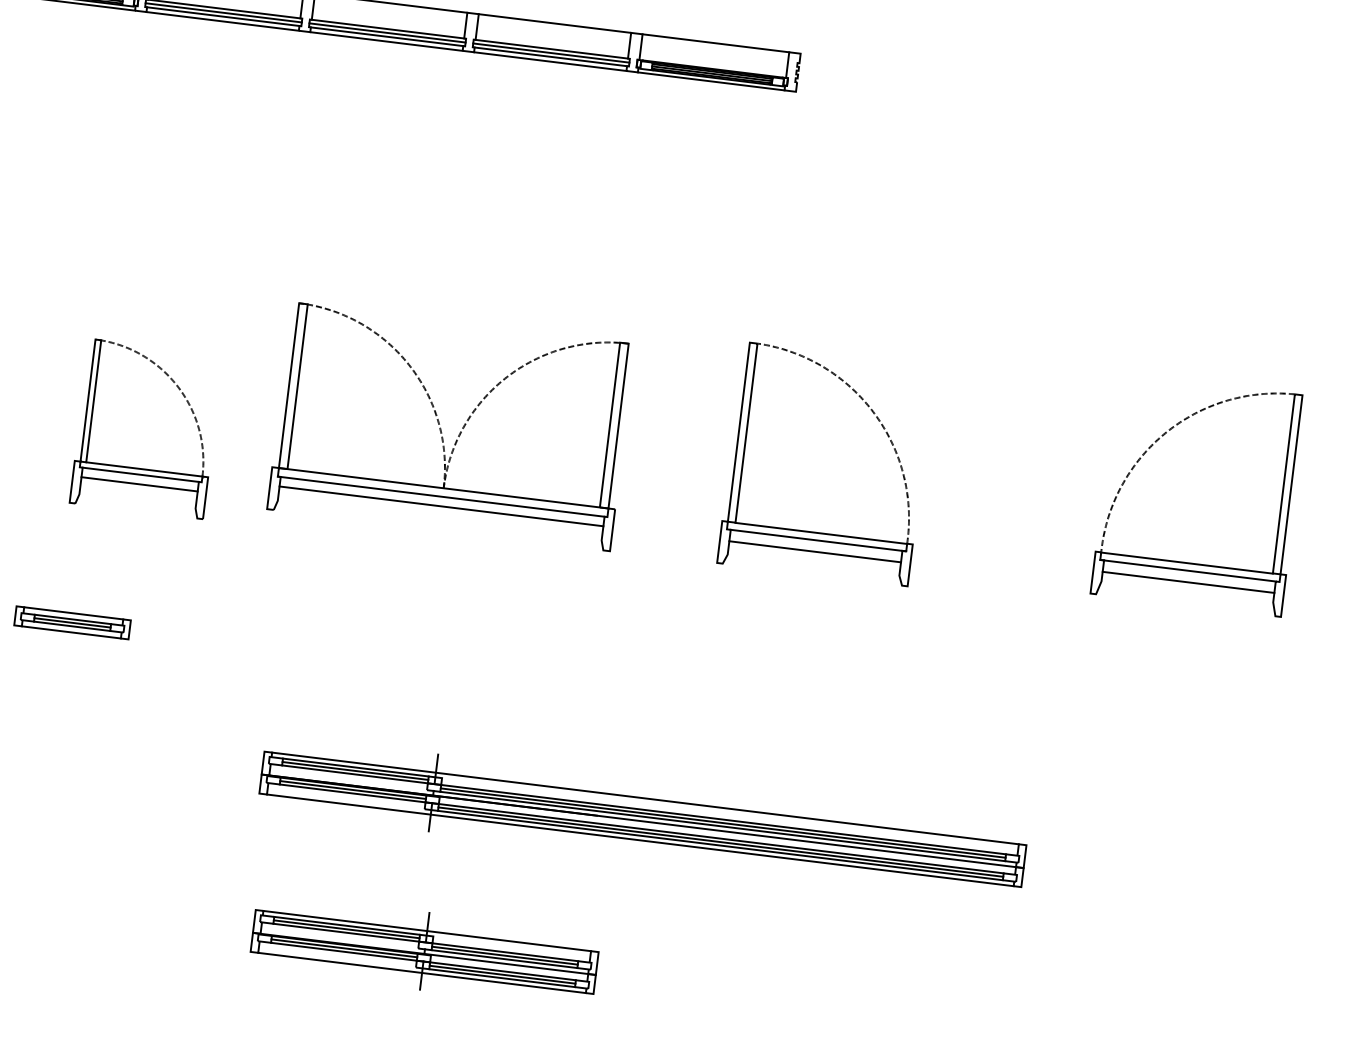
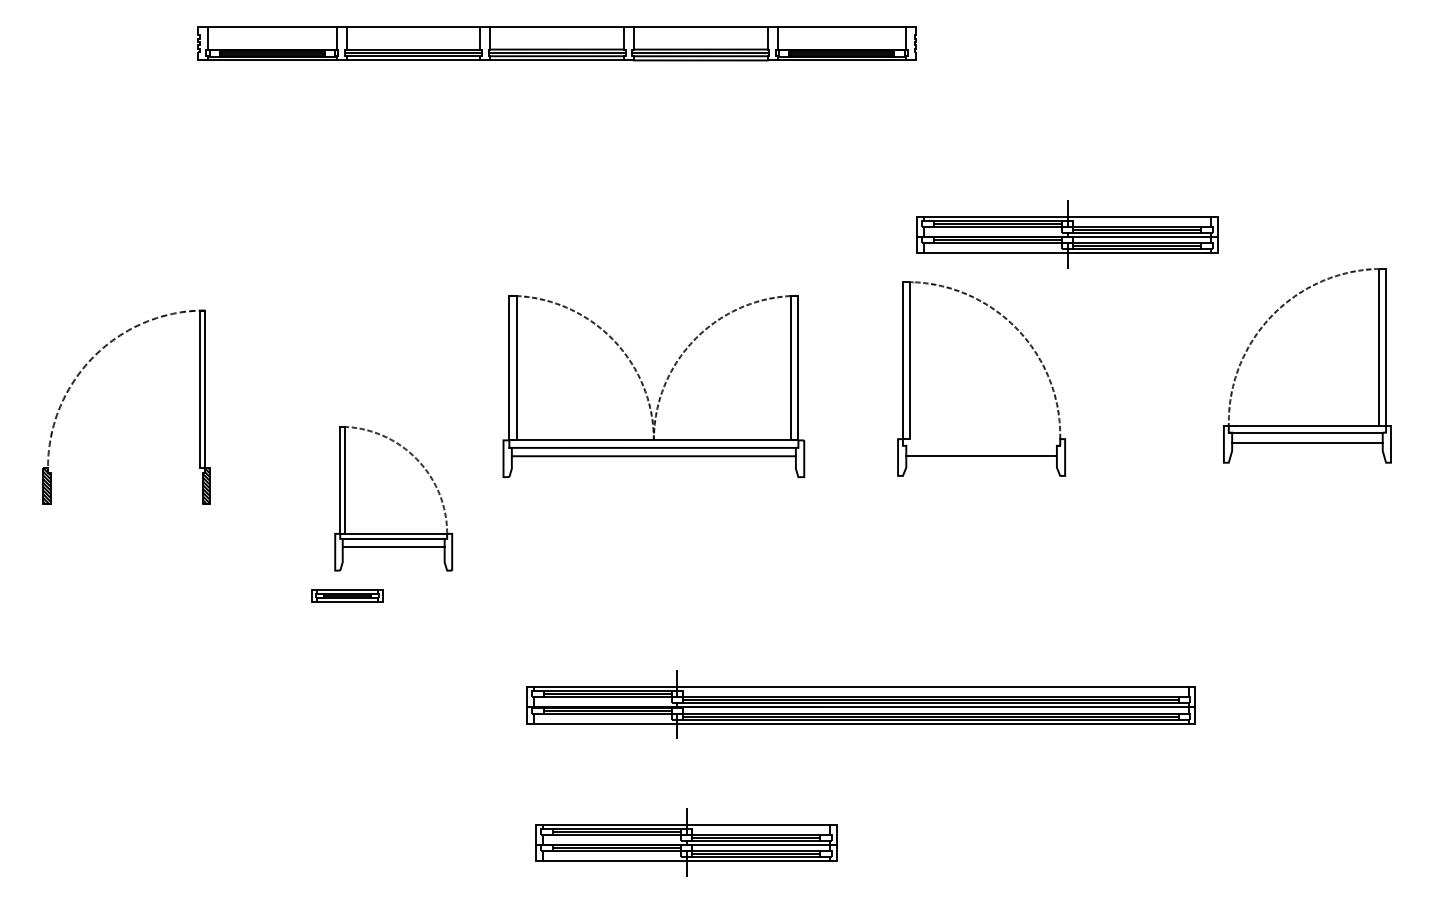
part: (944, 311) -> (1067, 234), added
part: (141, 468) -> (393, 533), moved
line: (820, 533) -> (984, 439), removed
line: (816, 539) -> (981, 445), removed
part: (72, 622) -> (347, 595), size x0.7

